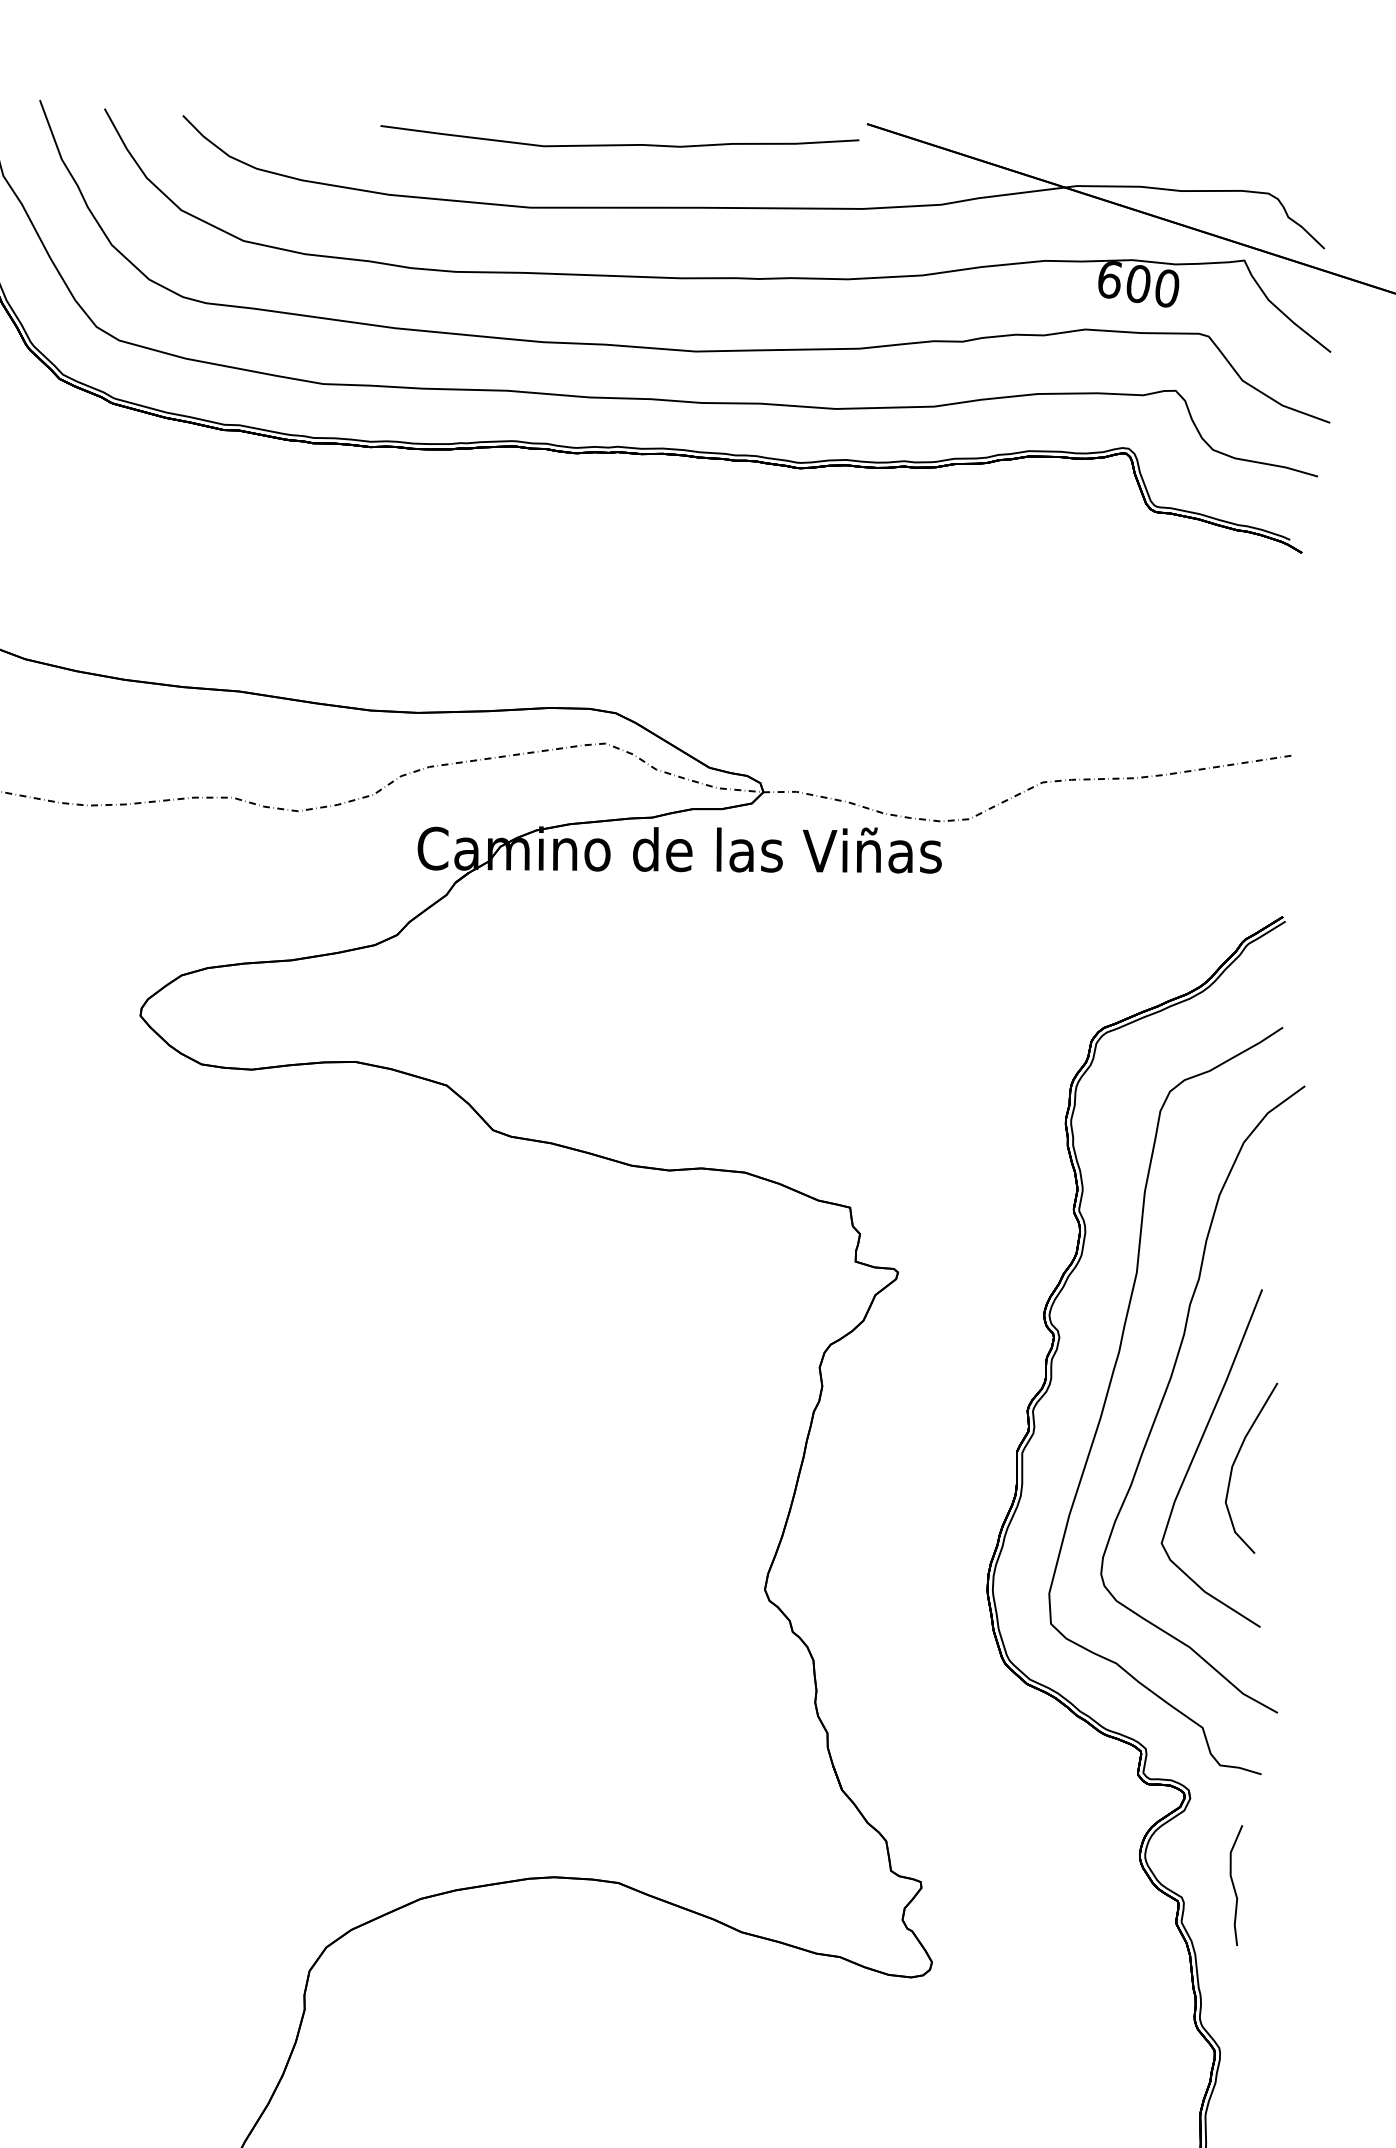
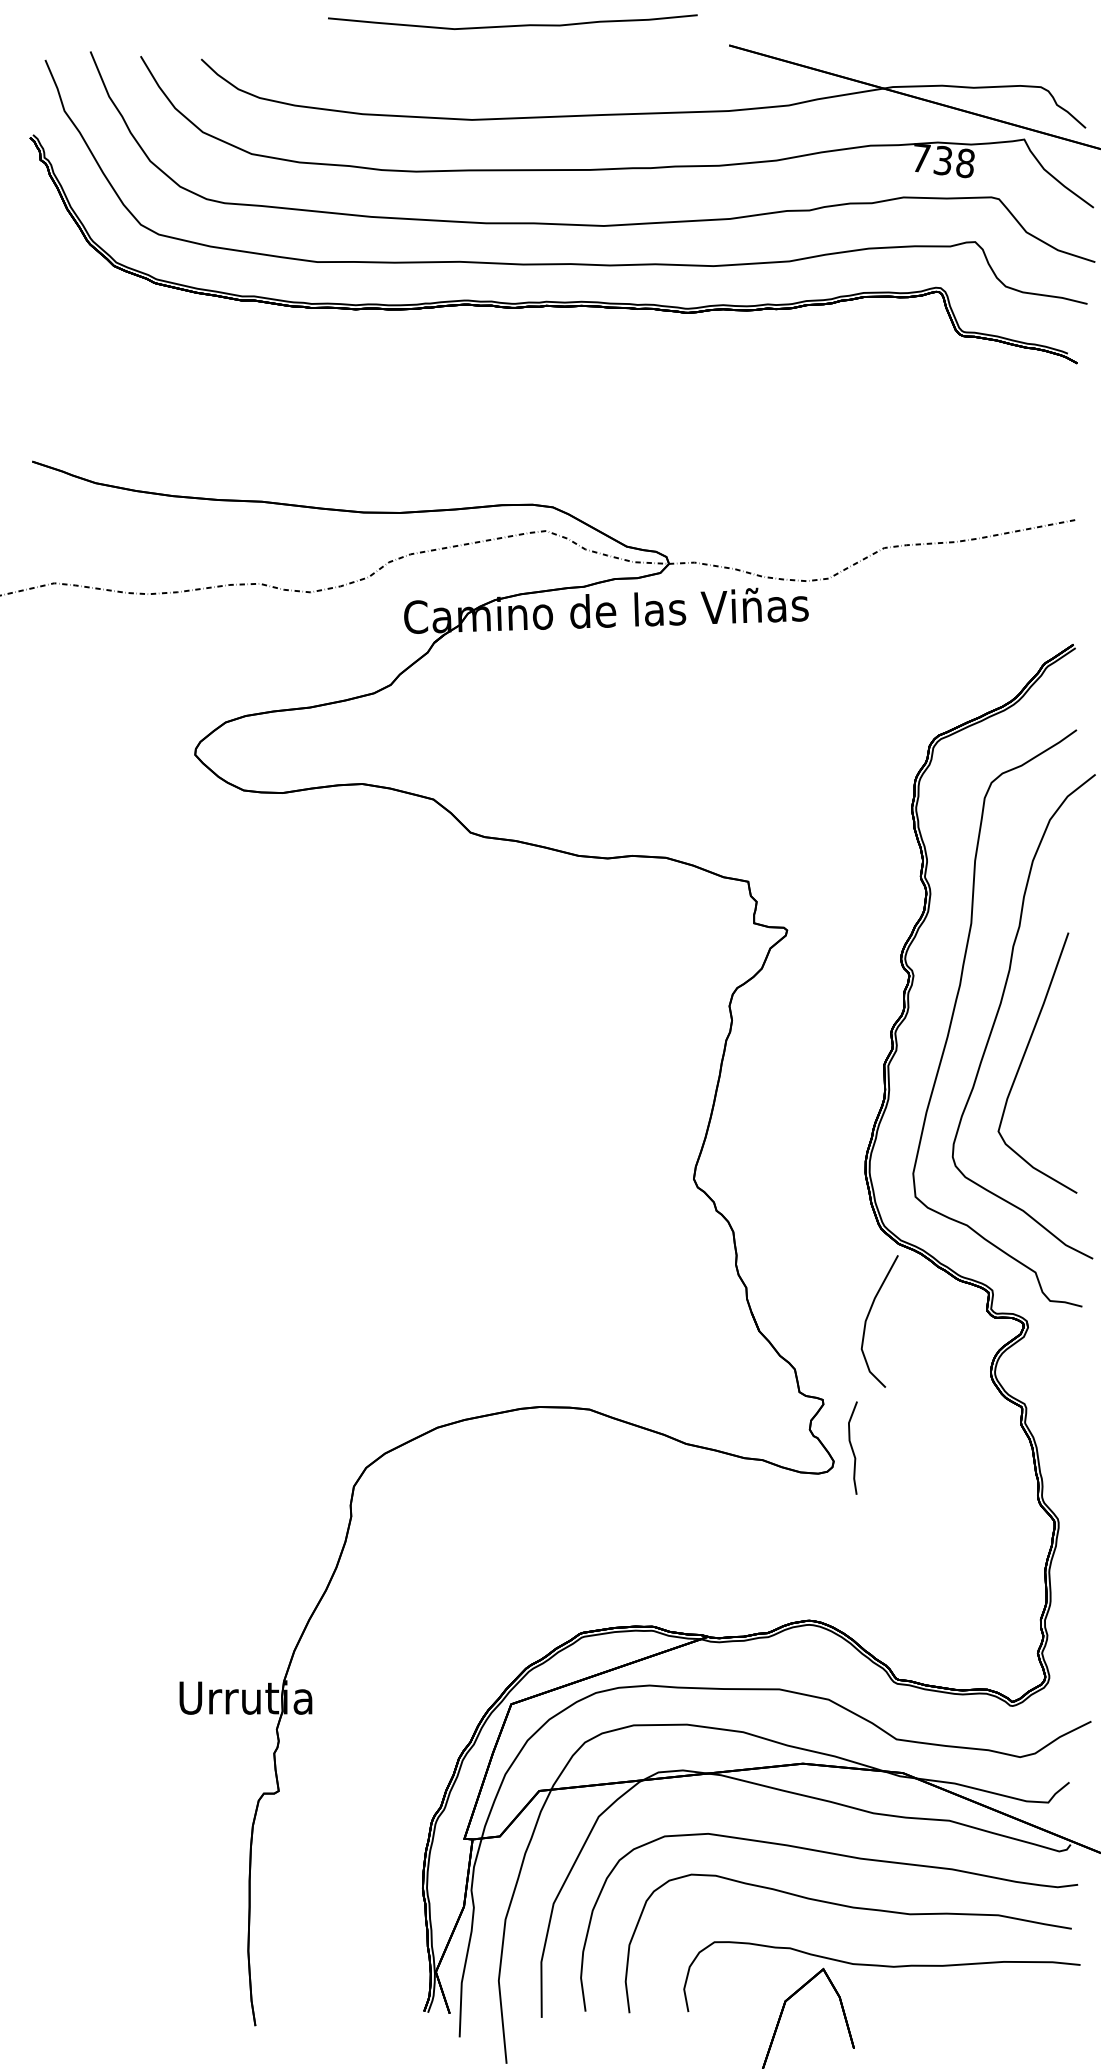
curve: (619, 144) -> (512, 25), moved
text: (1138, 284) -> (943, 161), 600 -> 738
curve: (1236, 1461) -> (868, 1317), moved
curve: (1234, 1884) -> (852, 1447), moved

